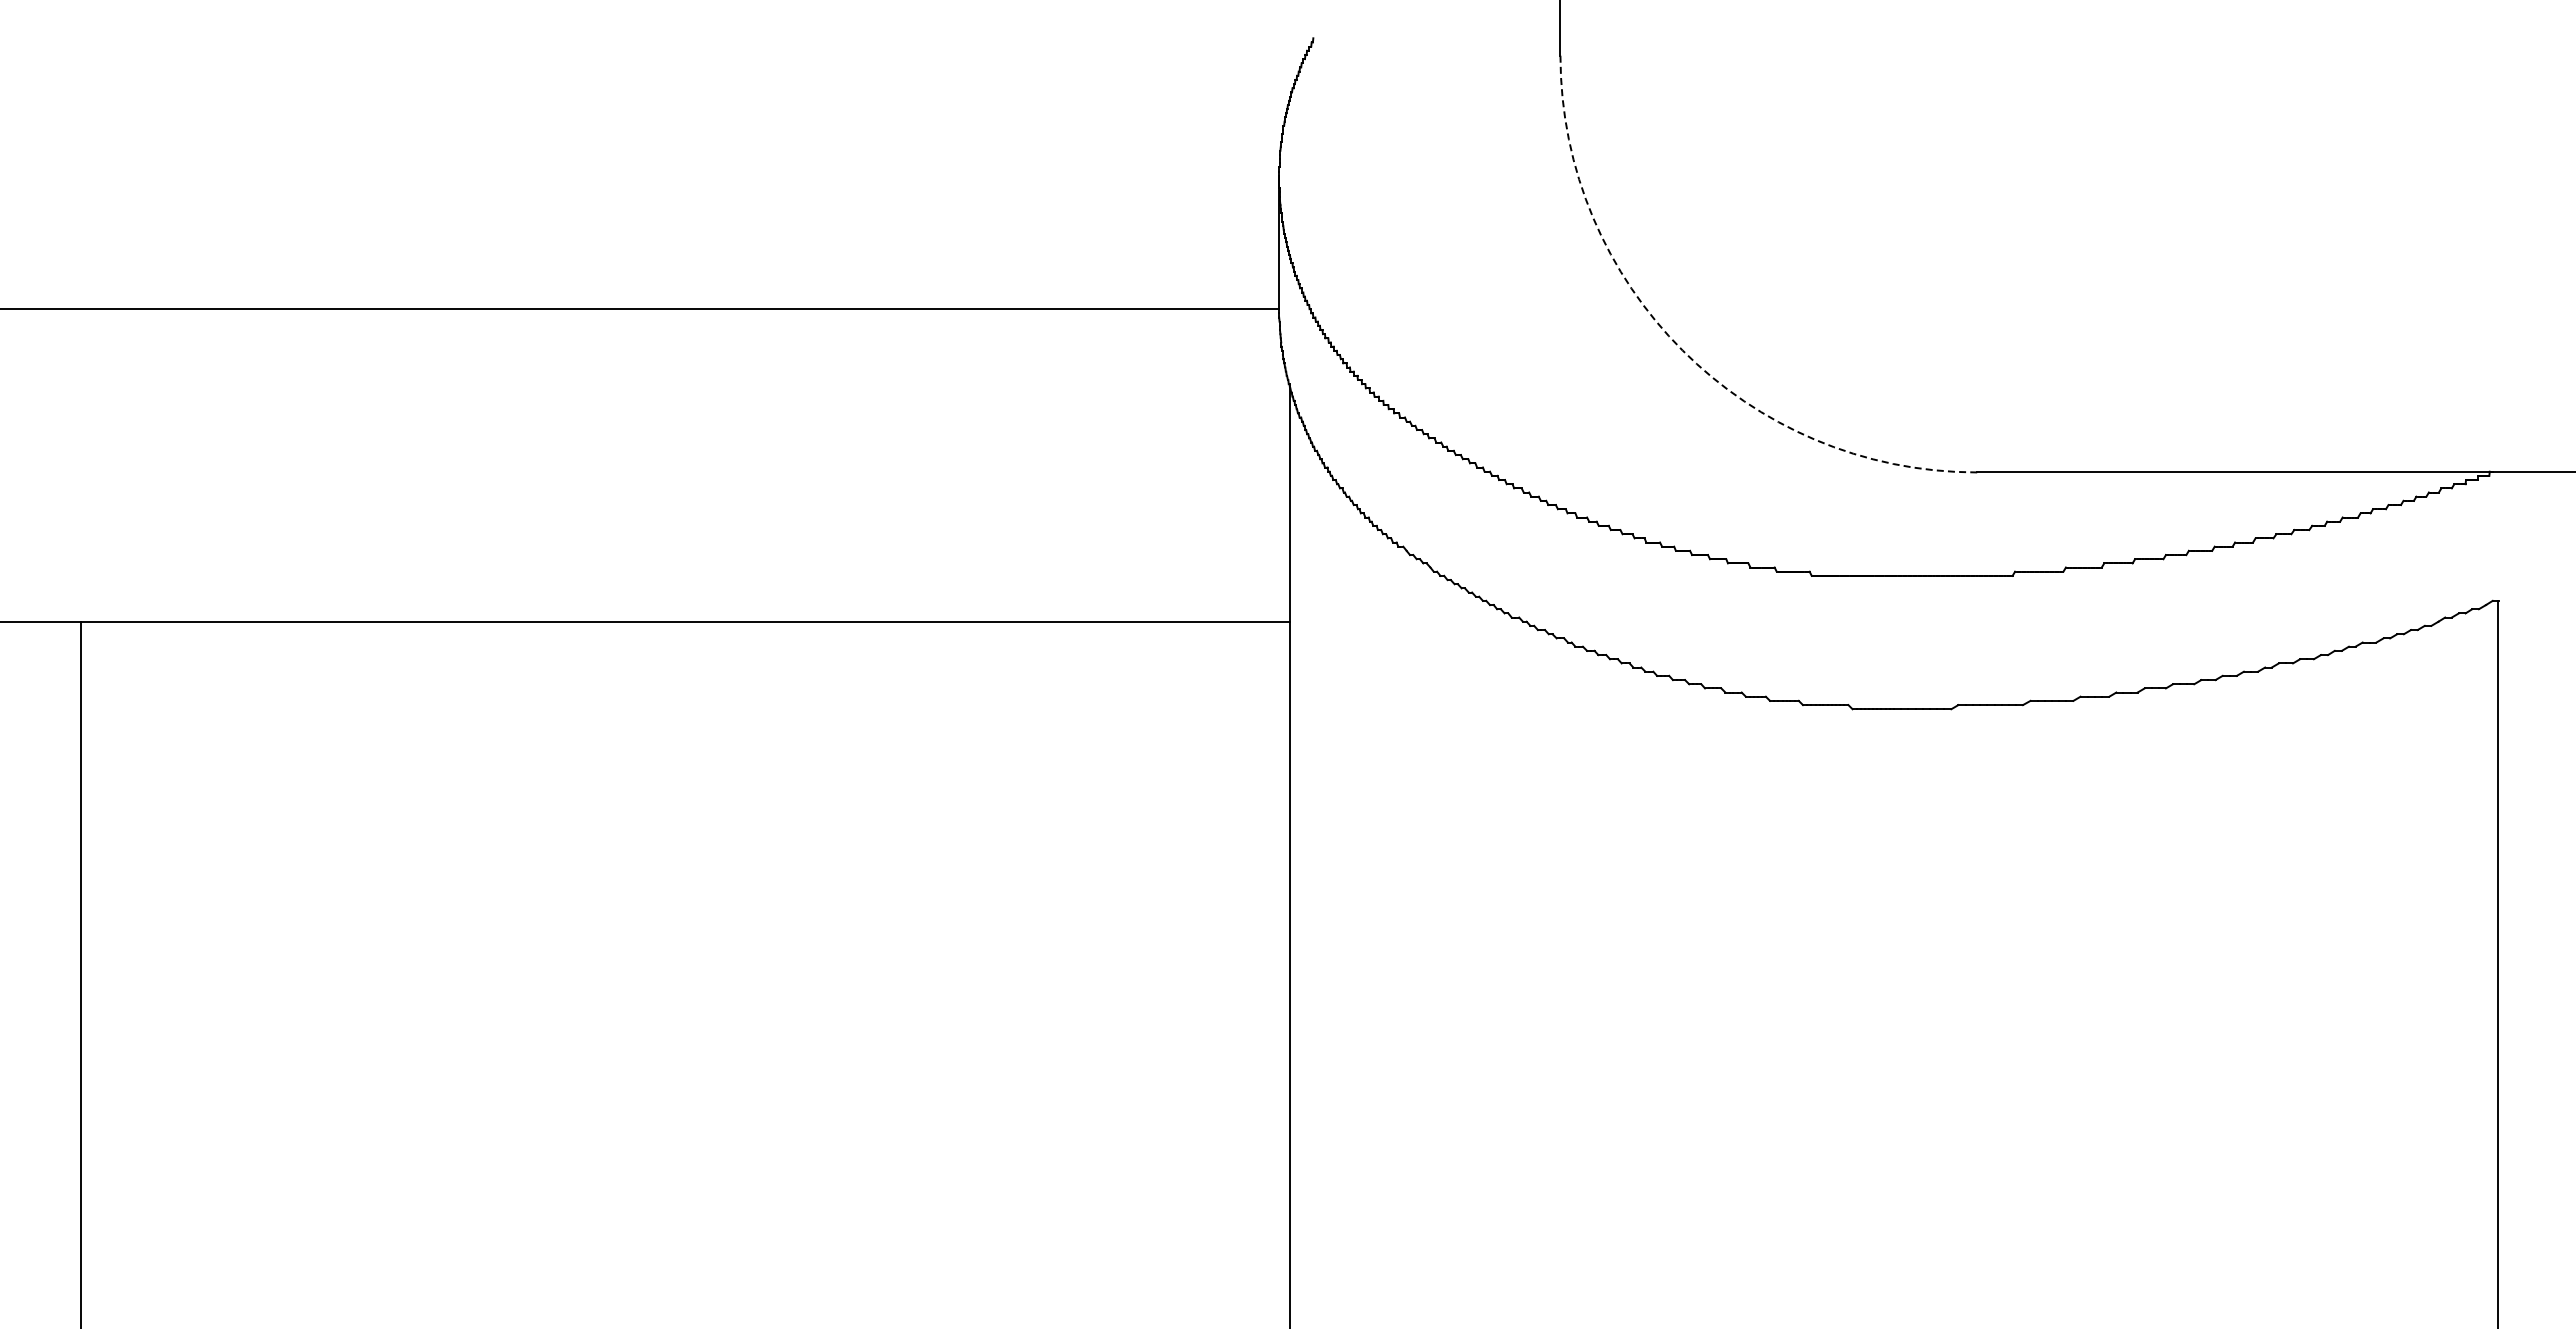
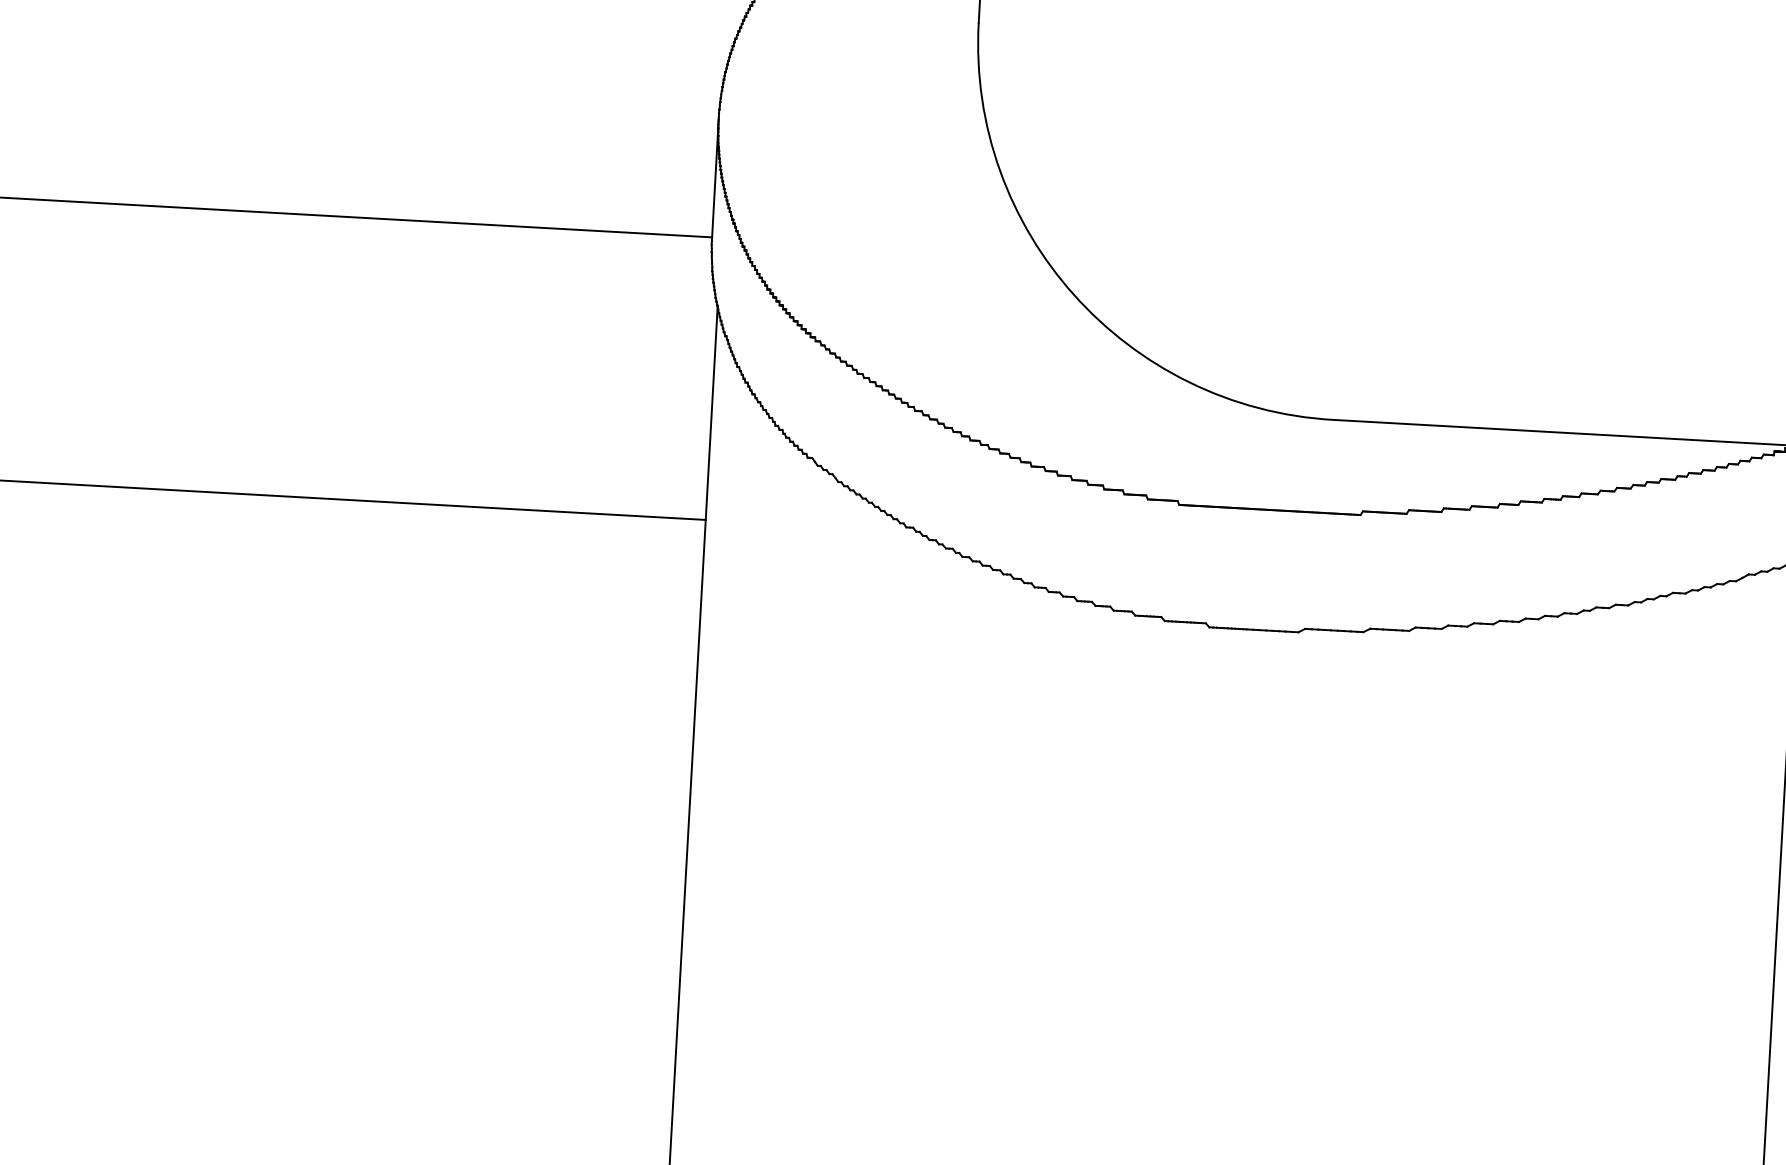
arc: (1682, 350) -> (1074, 295), dashed -> solid

